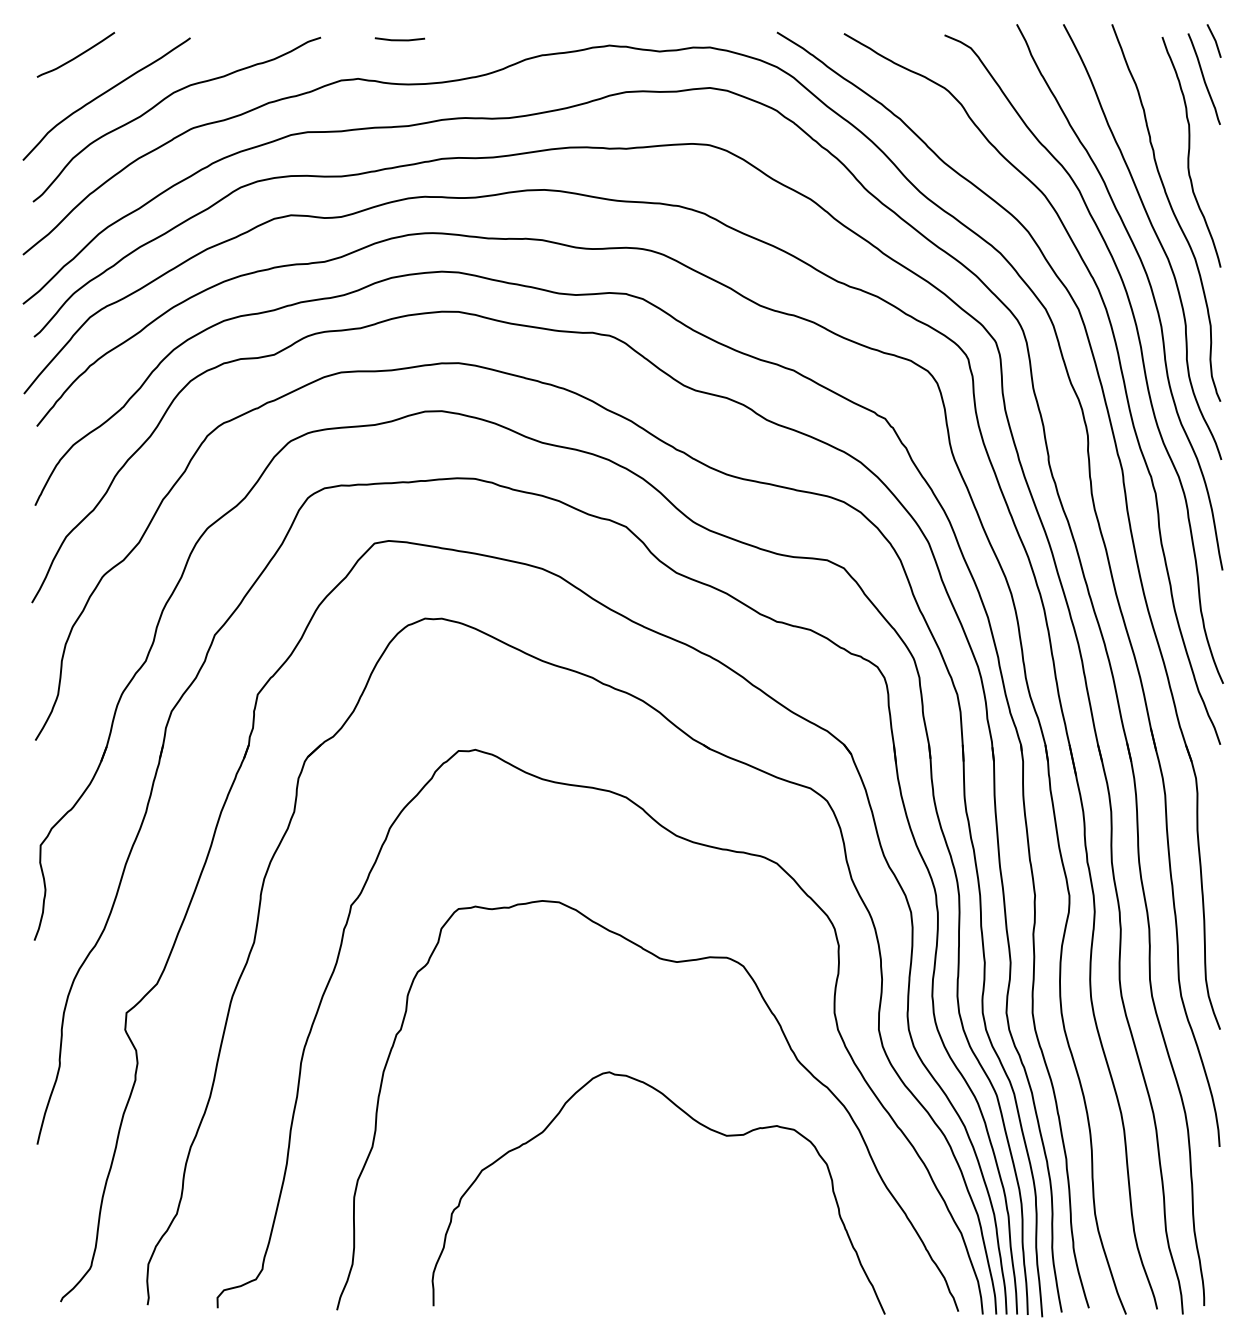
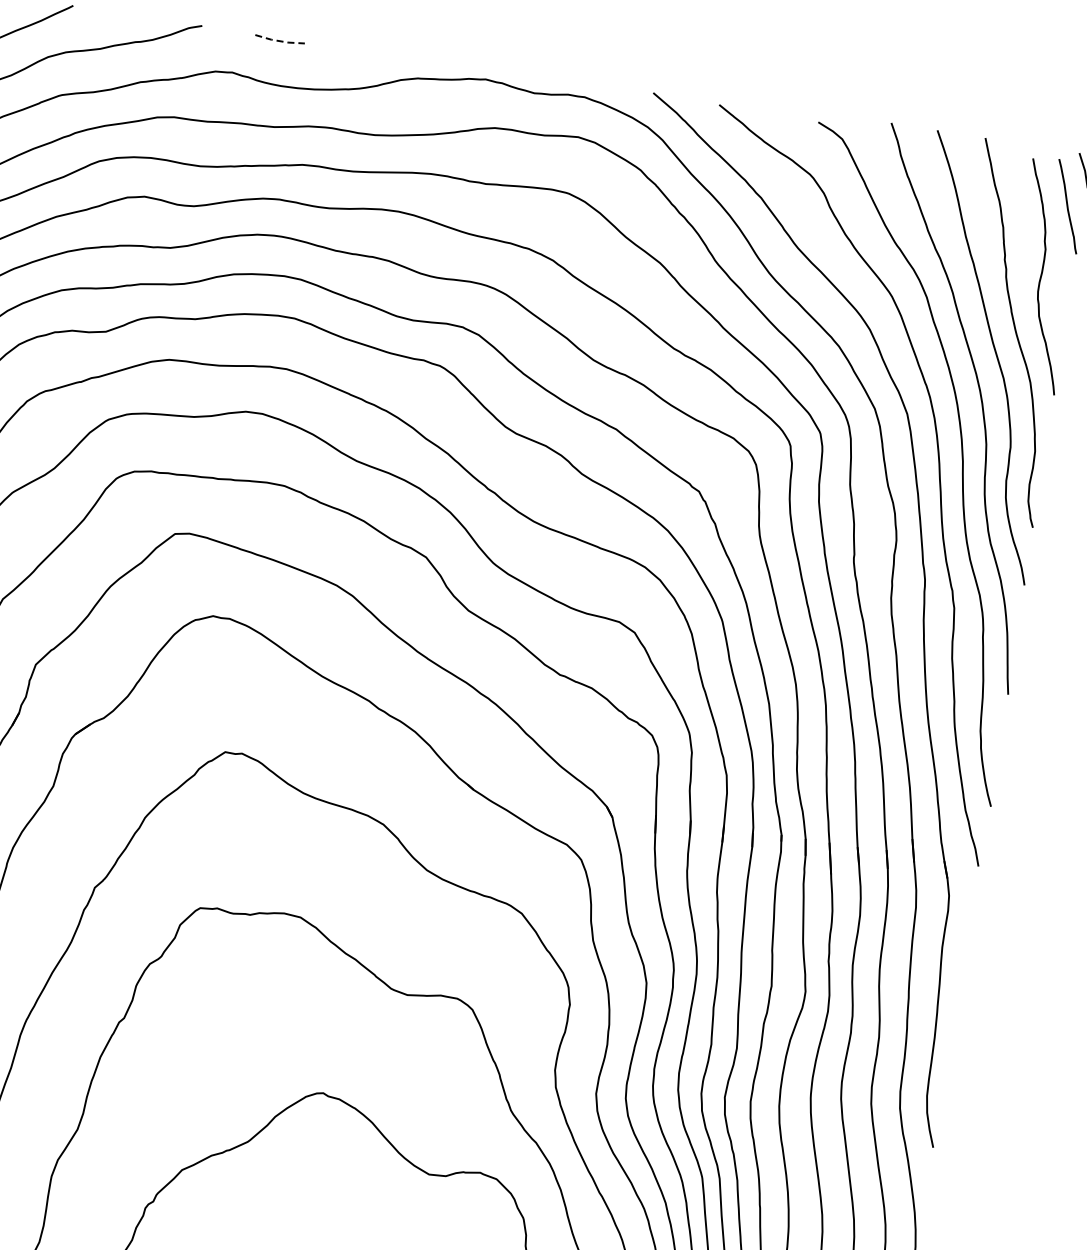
line: (400, 40) -> (280, 41), solid -> dashed

